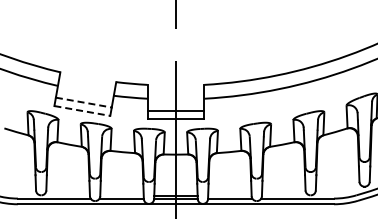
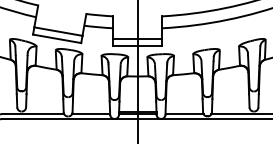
line: (84, 102) -> (58, 31), dashed -> solid
line: (82, 111) -> (57, 39), dashed -> solid

